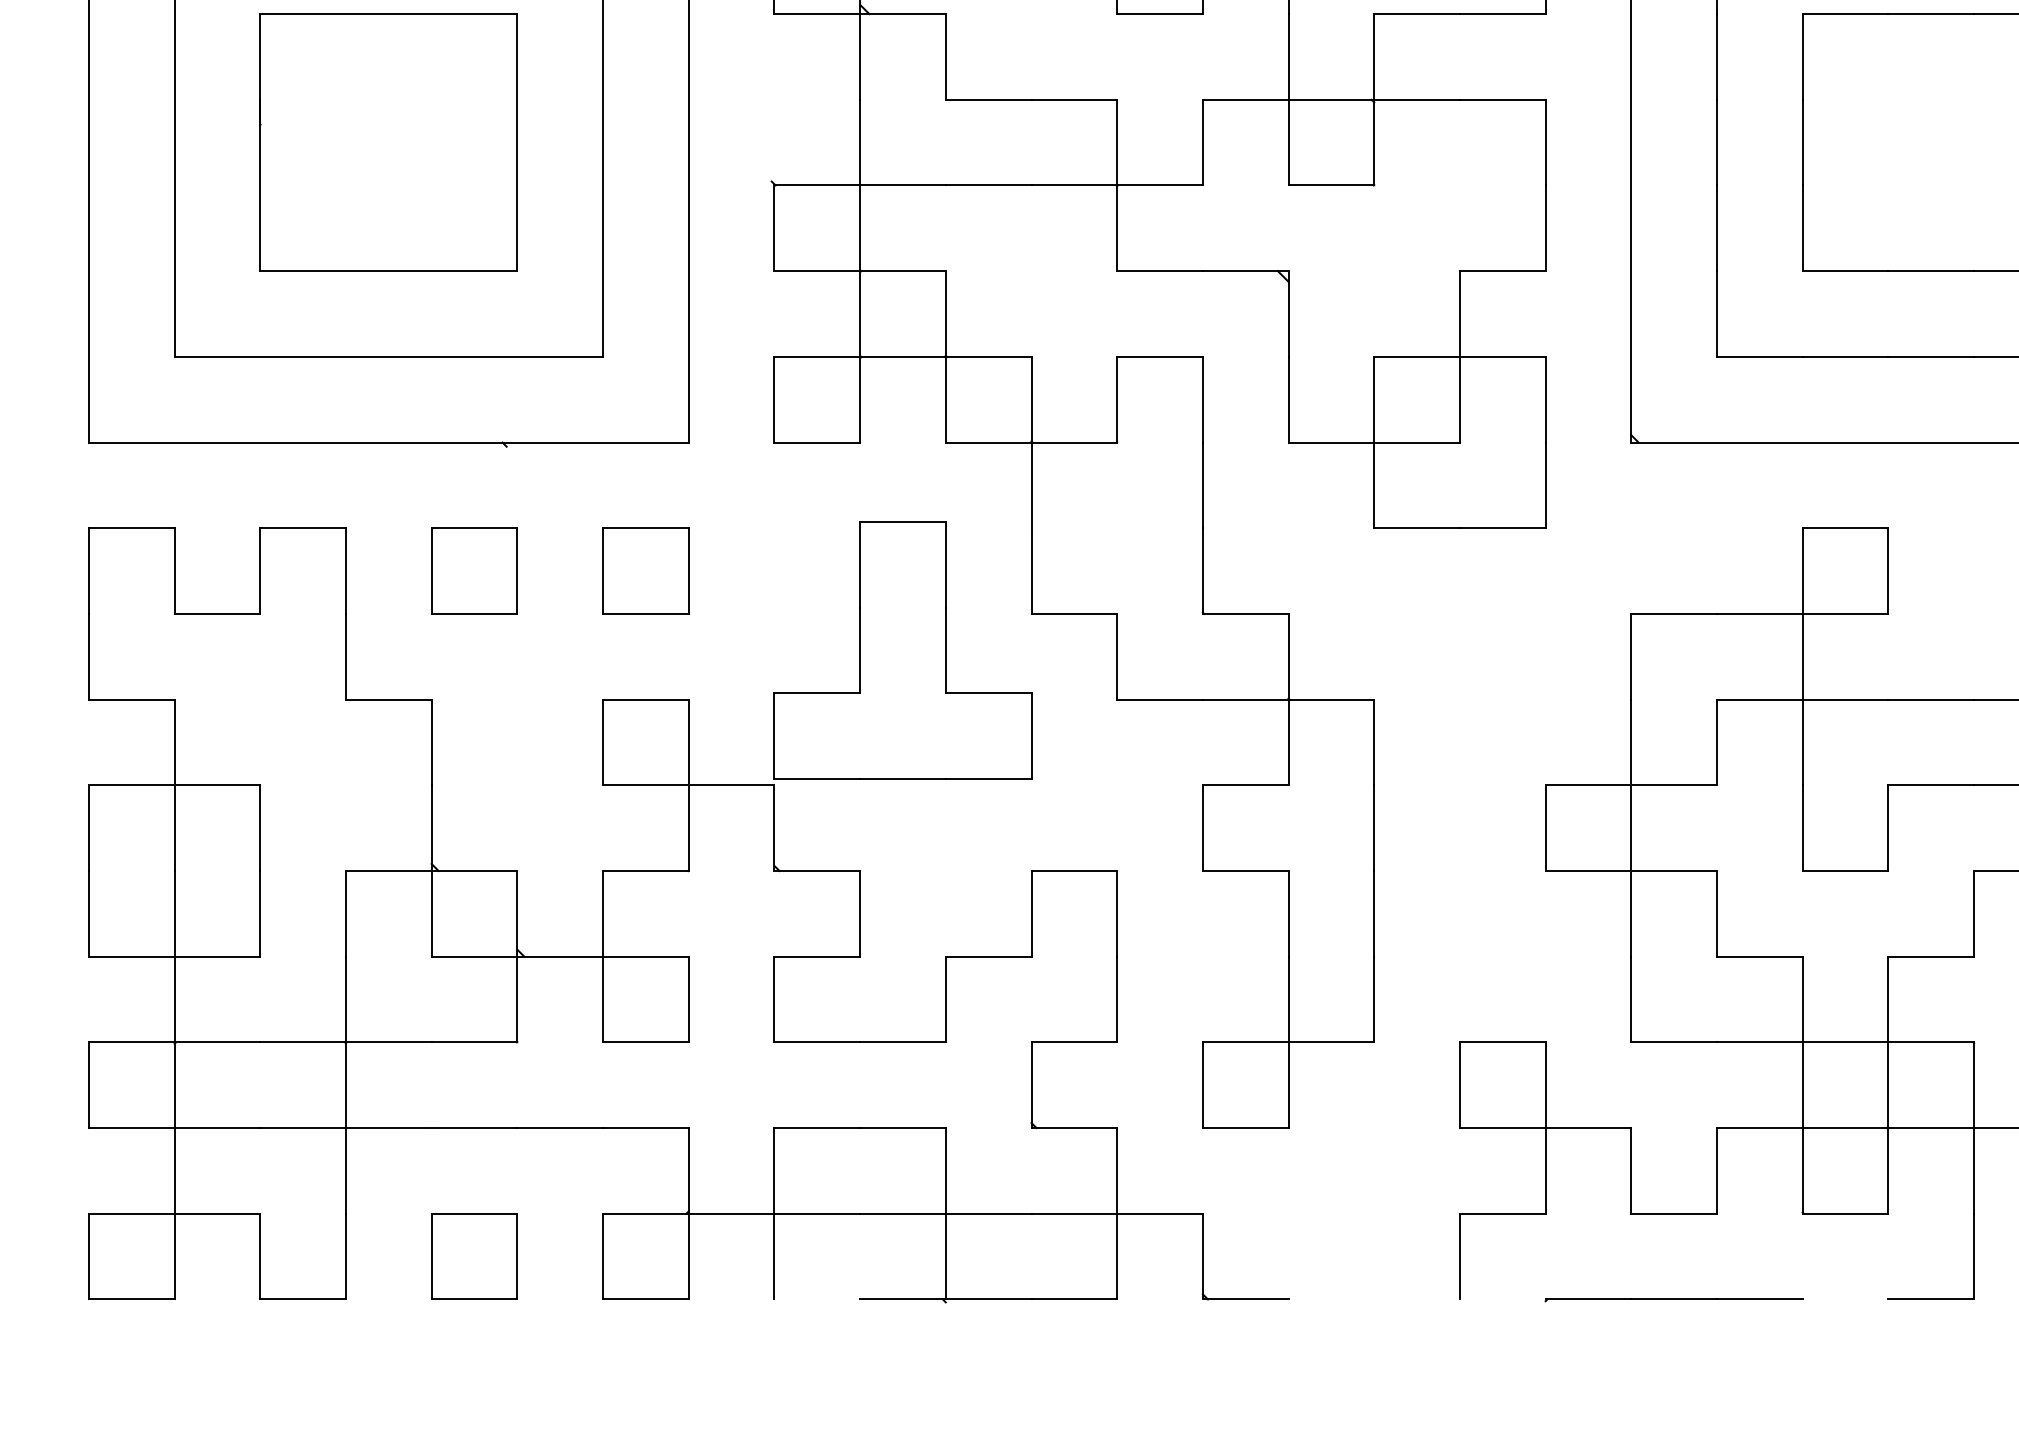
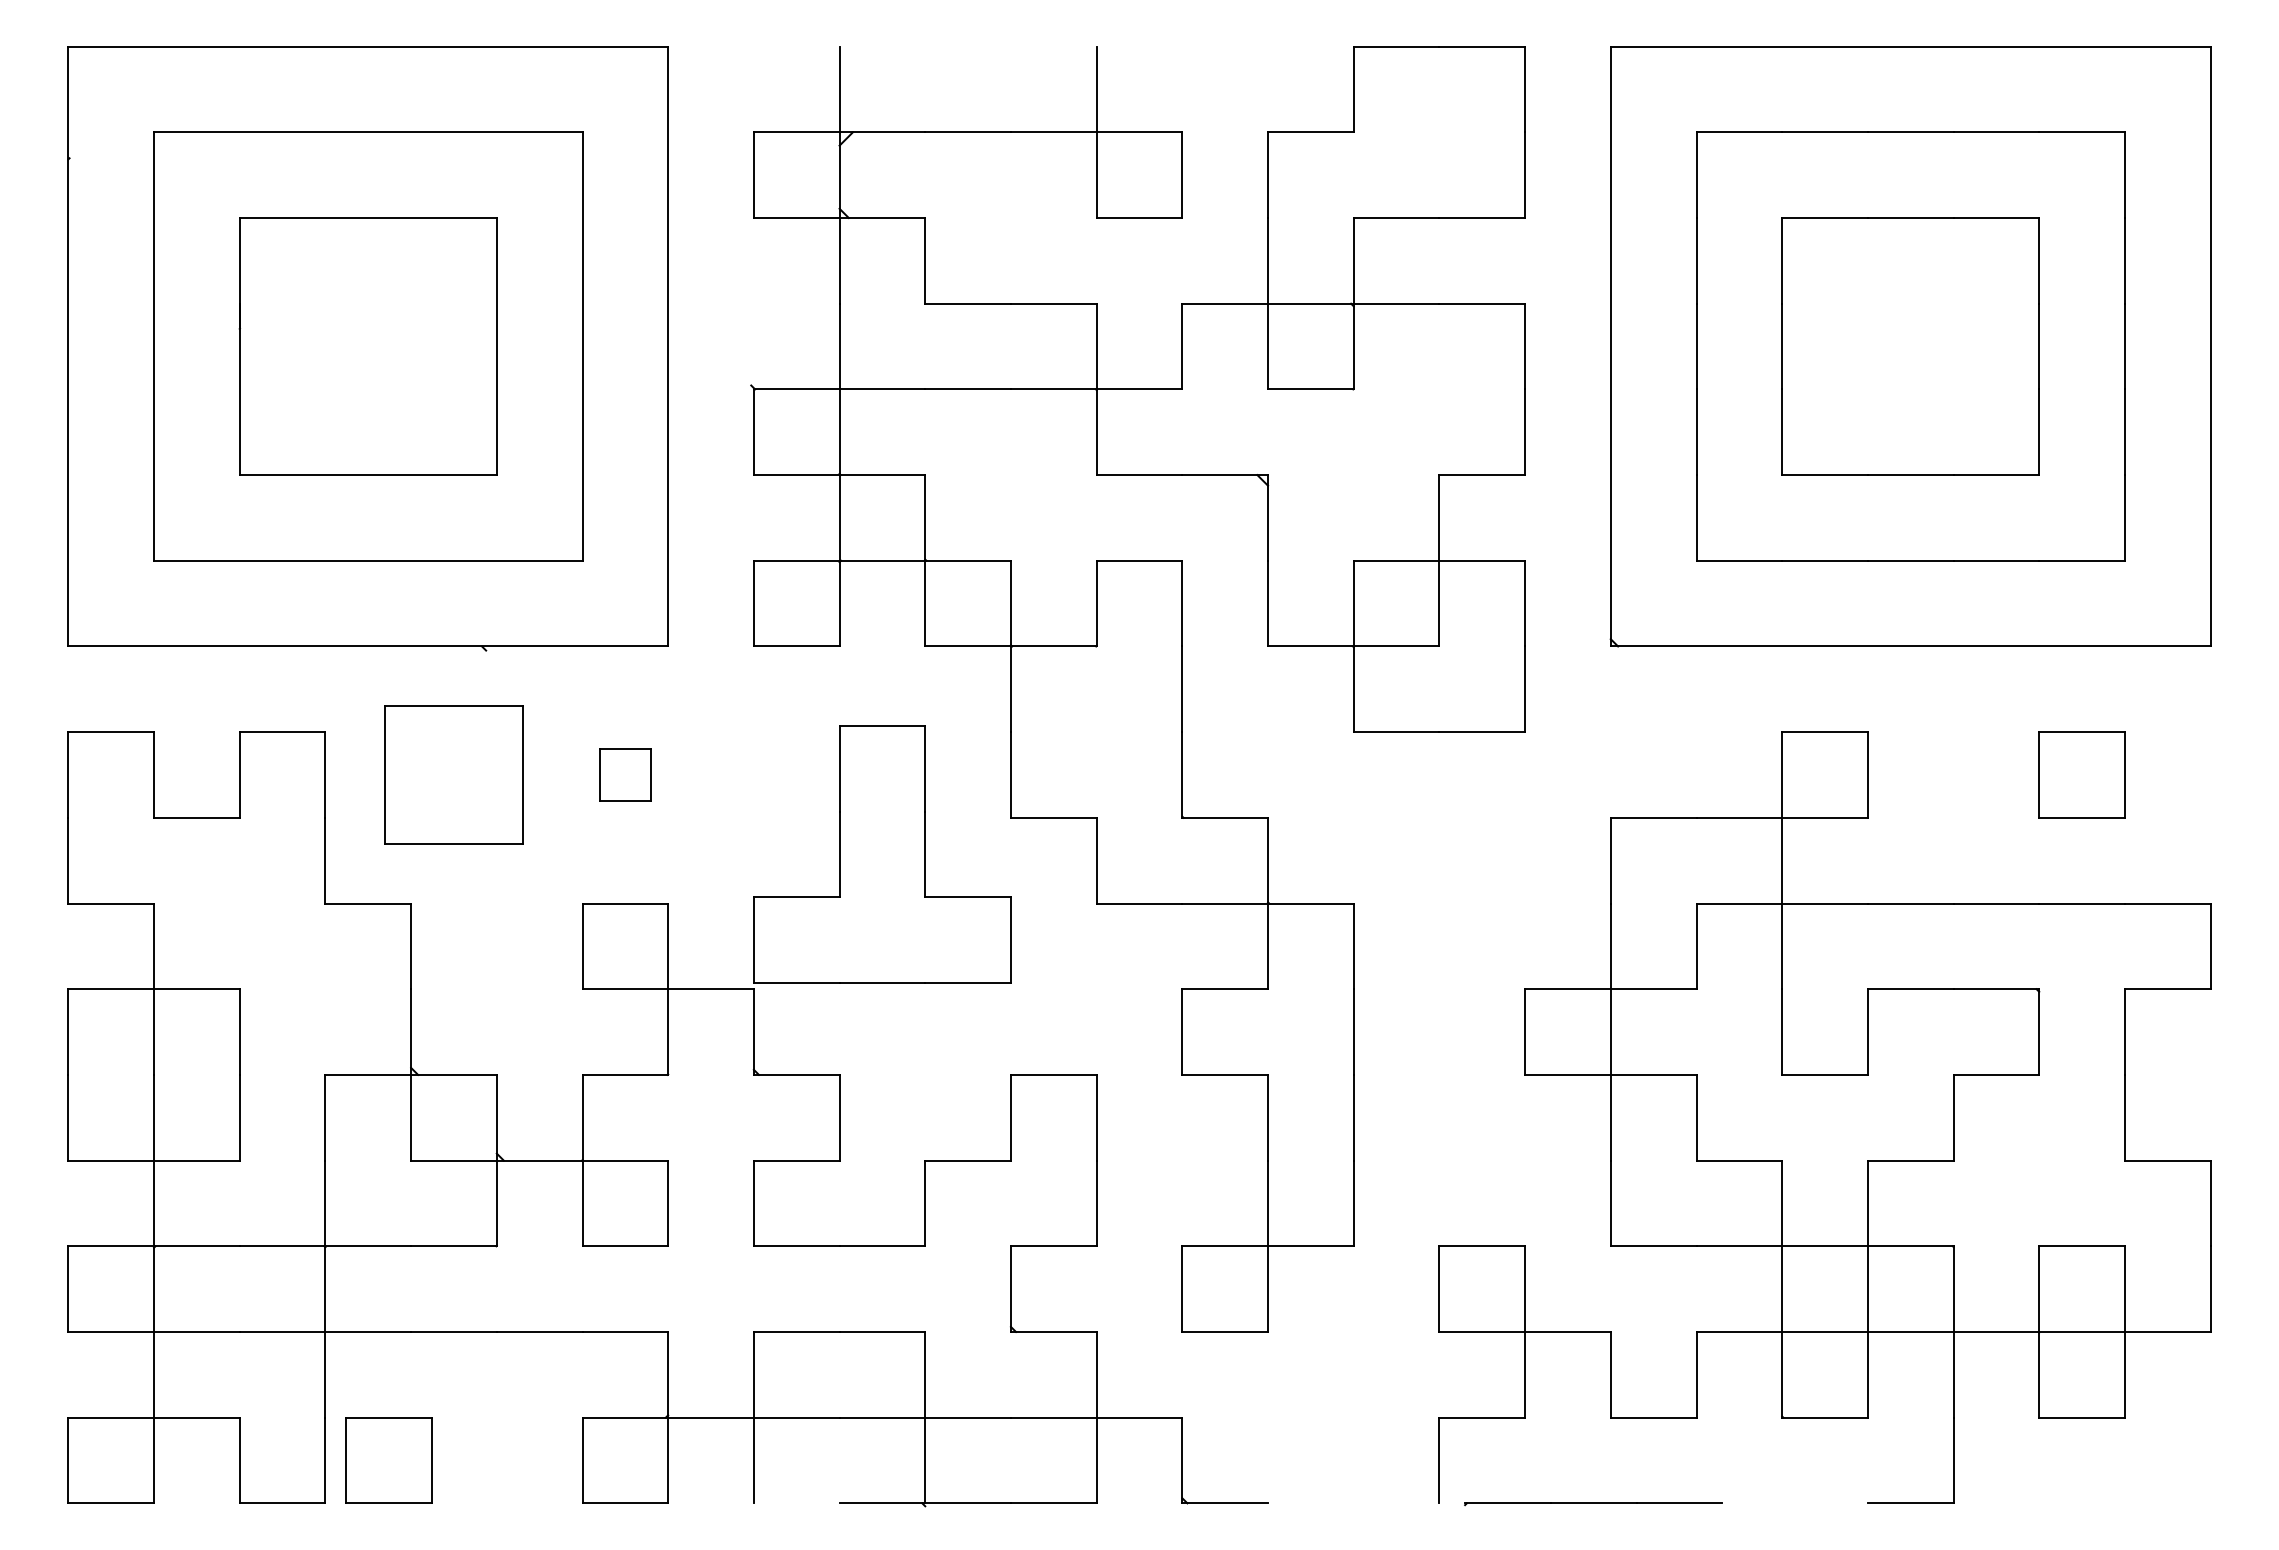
part: (474, 570) -> (453, 774), size x1.6
part: (646, 570) -> (625, 774), size x0.6
part: (474, 1256) -> (388, 1460), moved
part: (1674, 1300) -> (1593, 1504), moved

